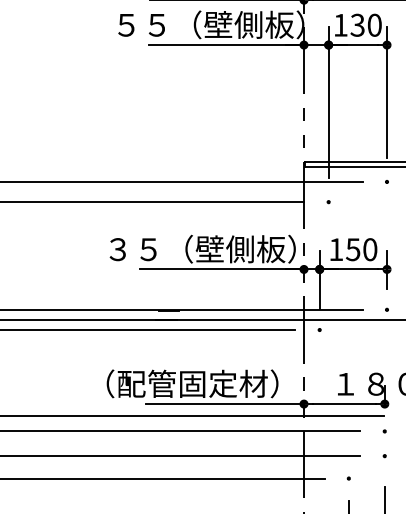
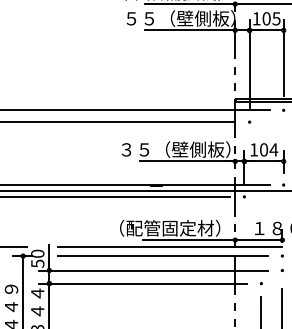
text: (366, 24) -> (271, 18), 130 -> 105
text: (360, 248) -> (268, 149), 150 -> 104

